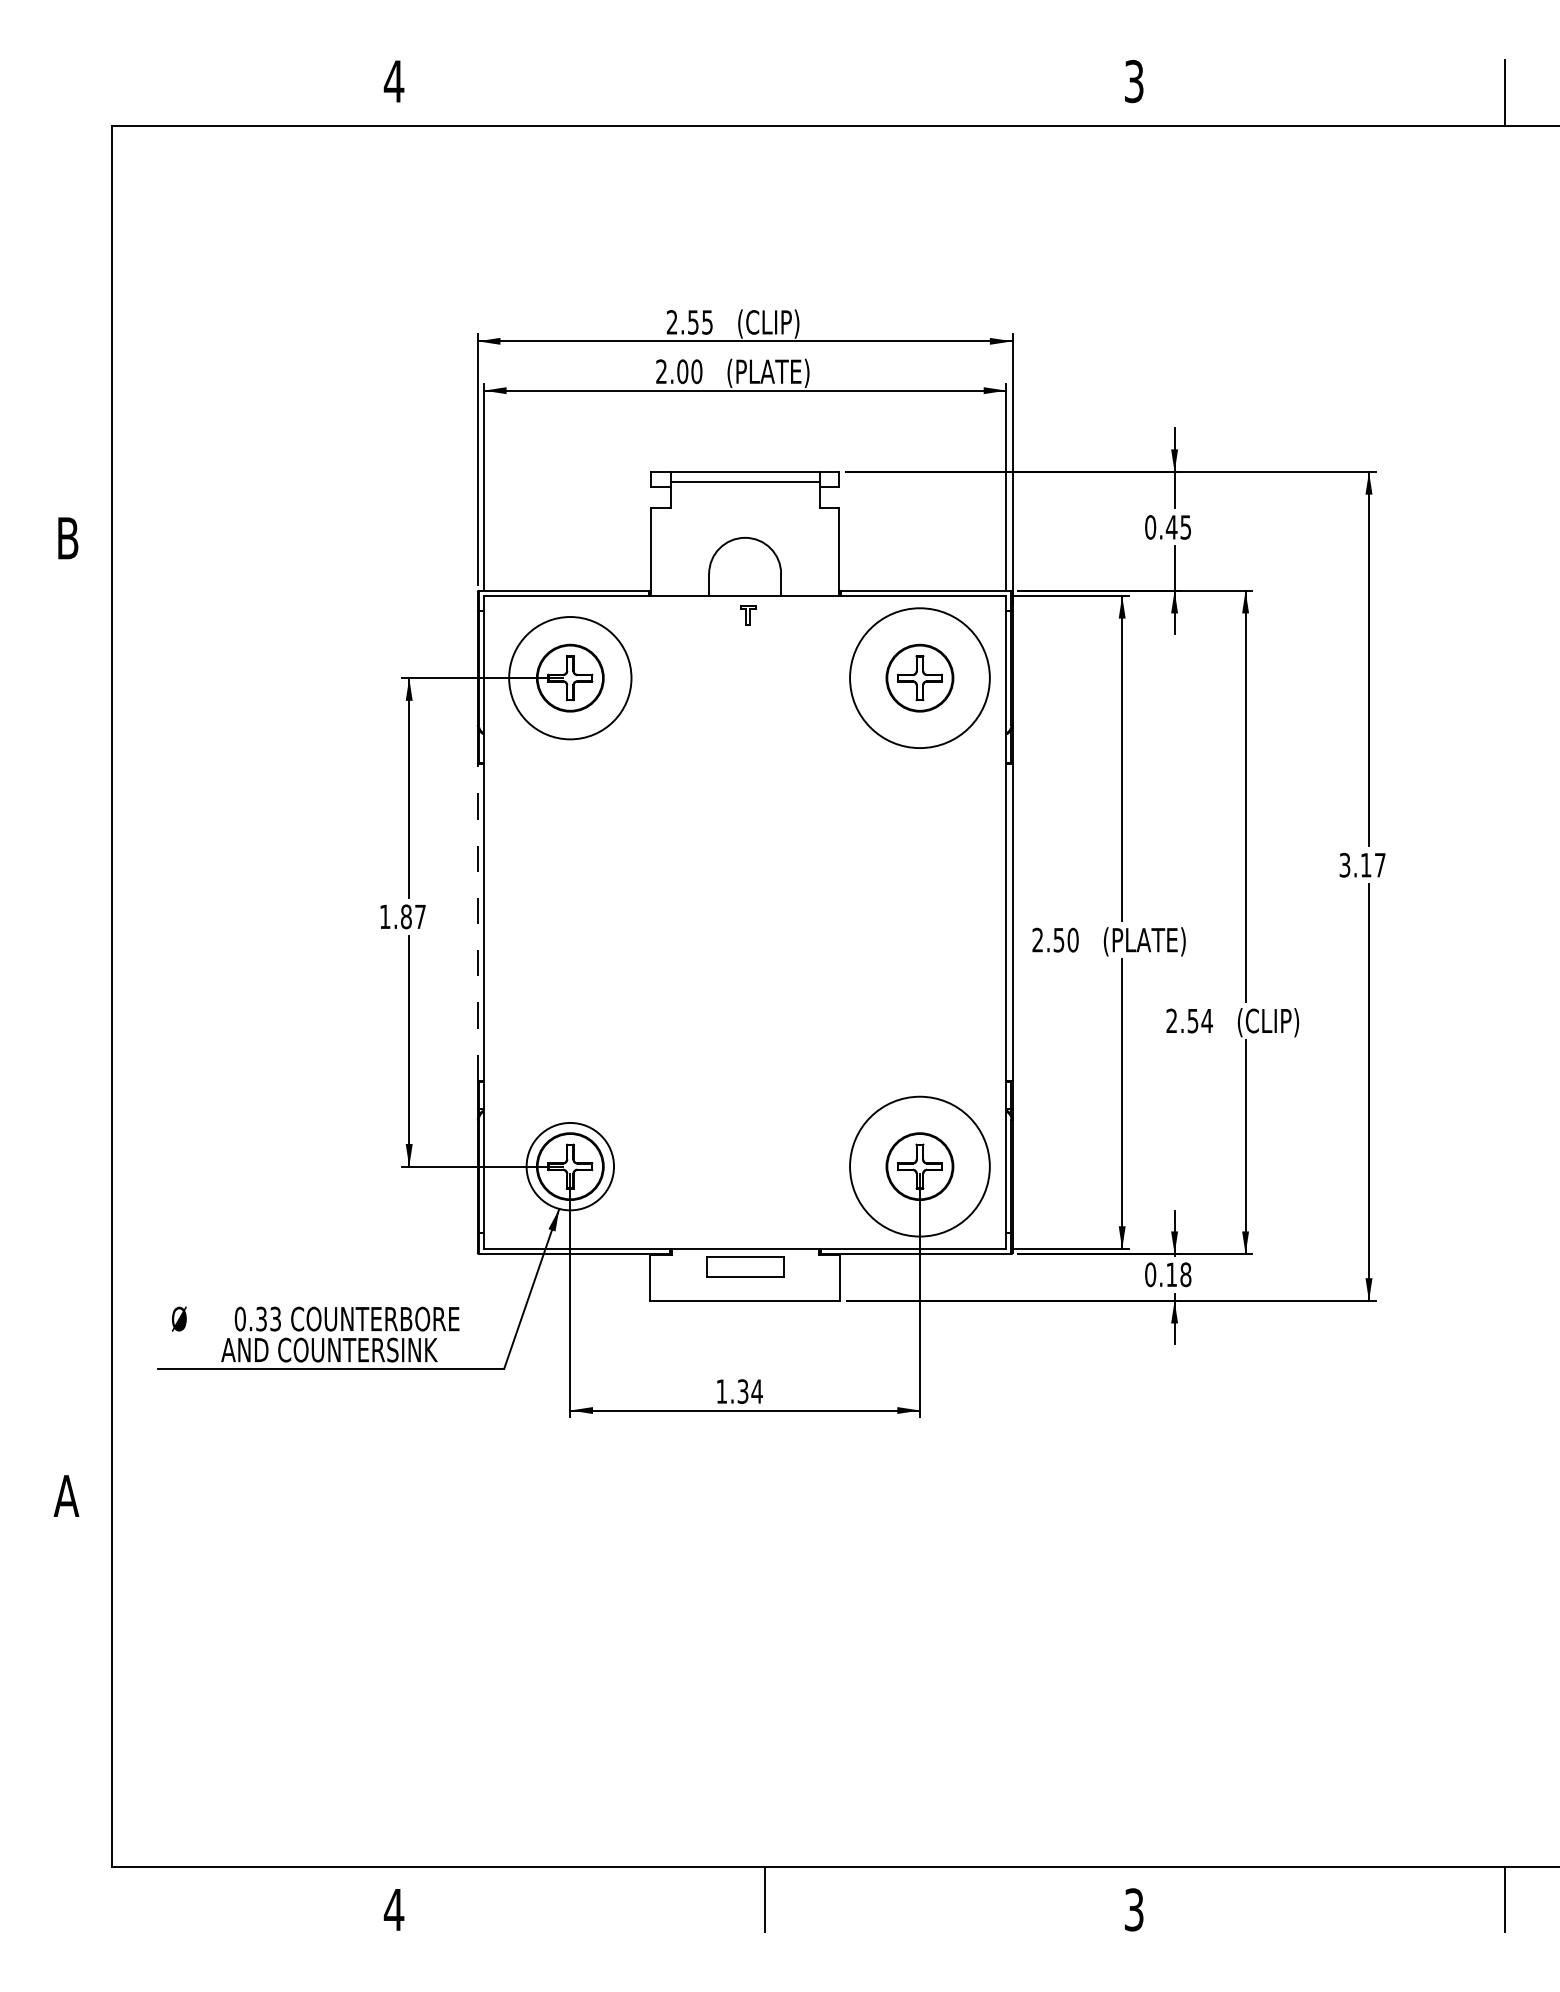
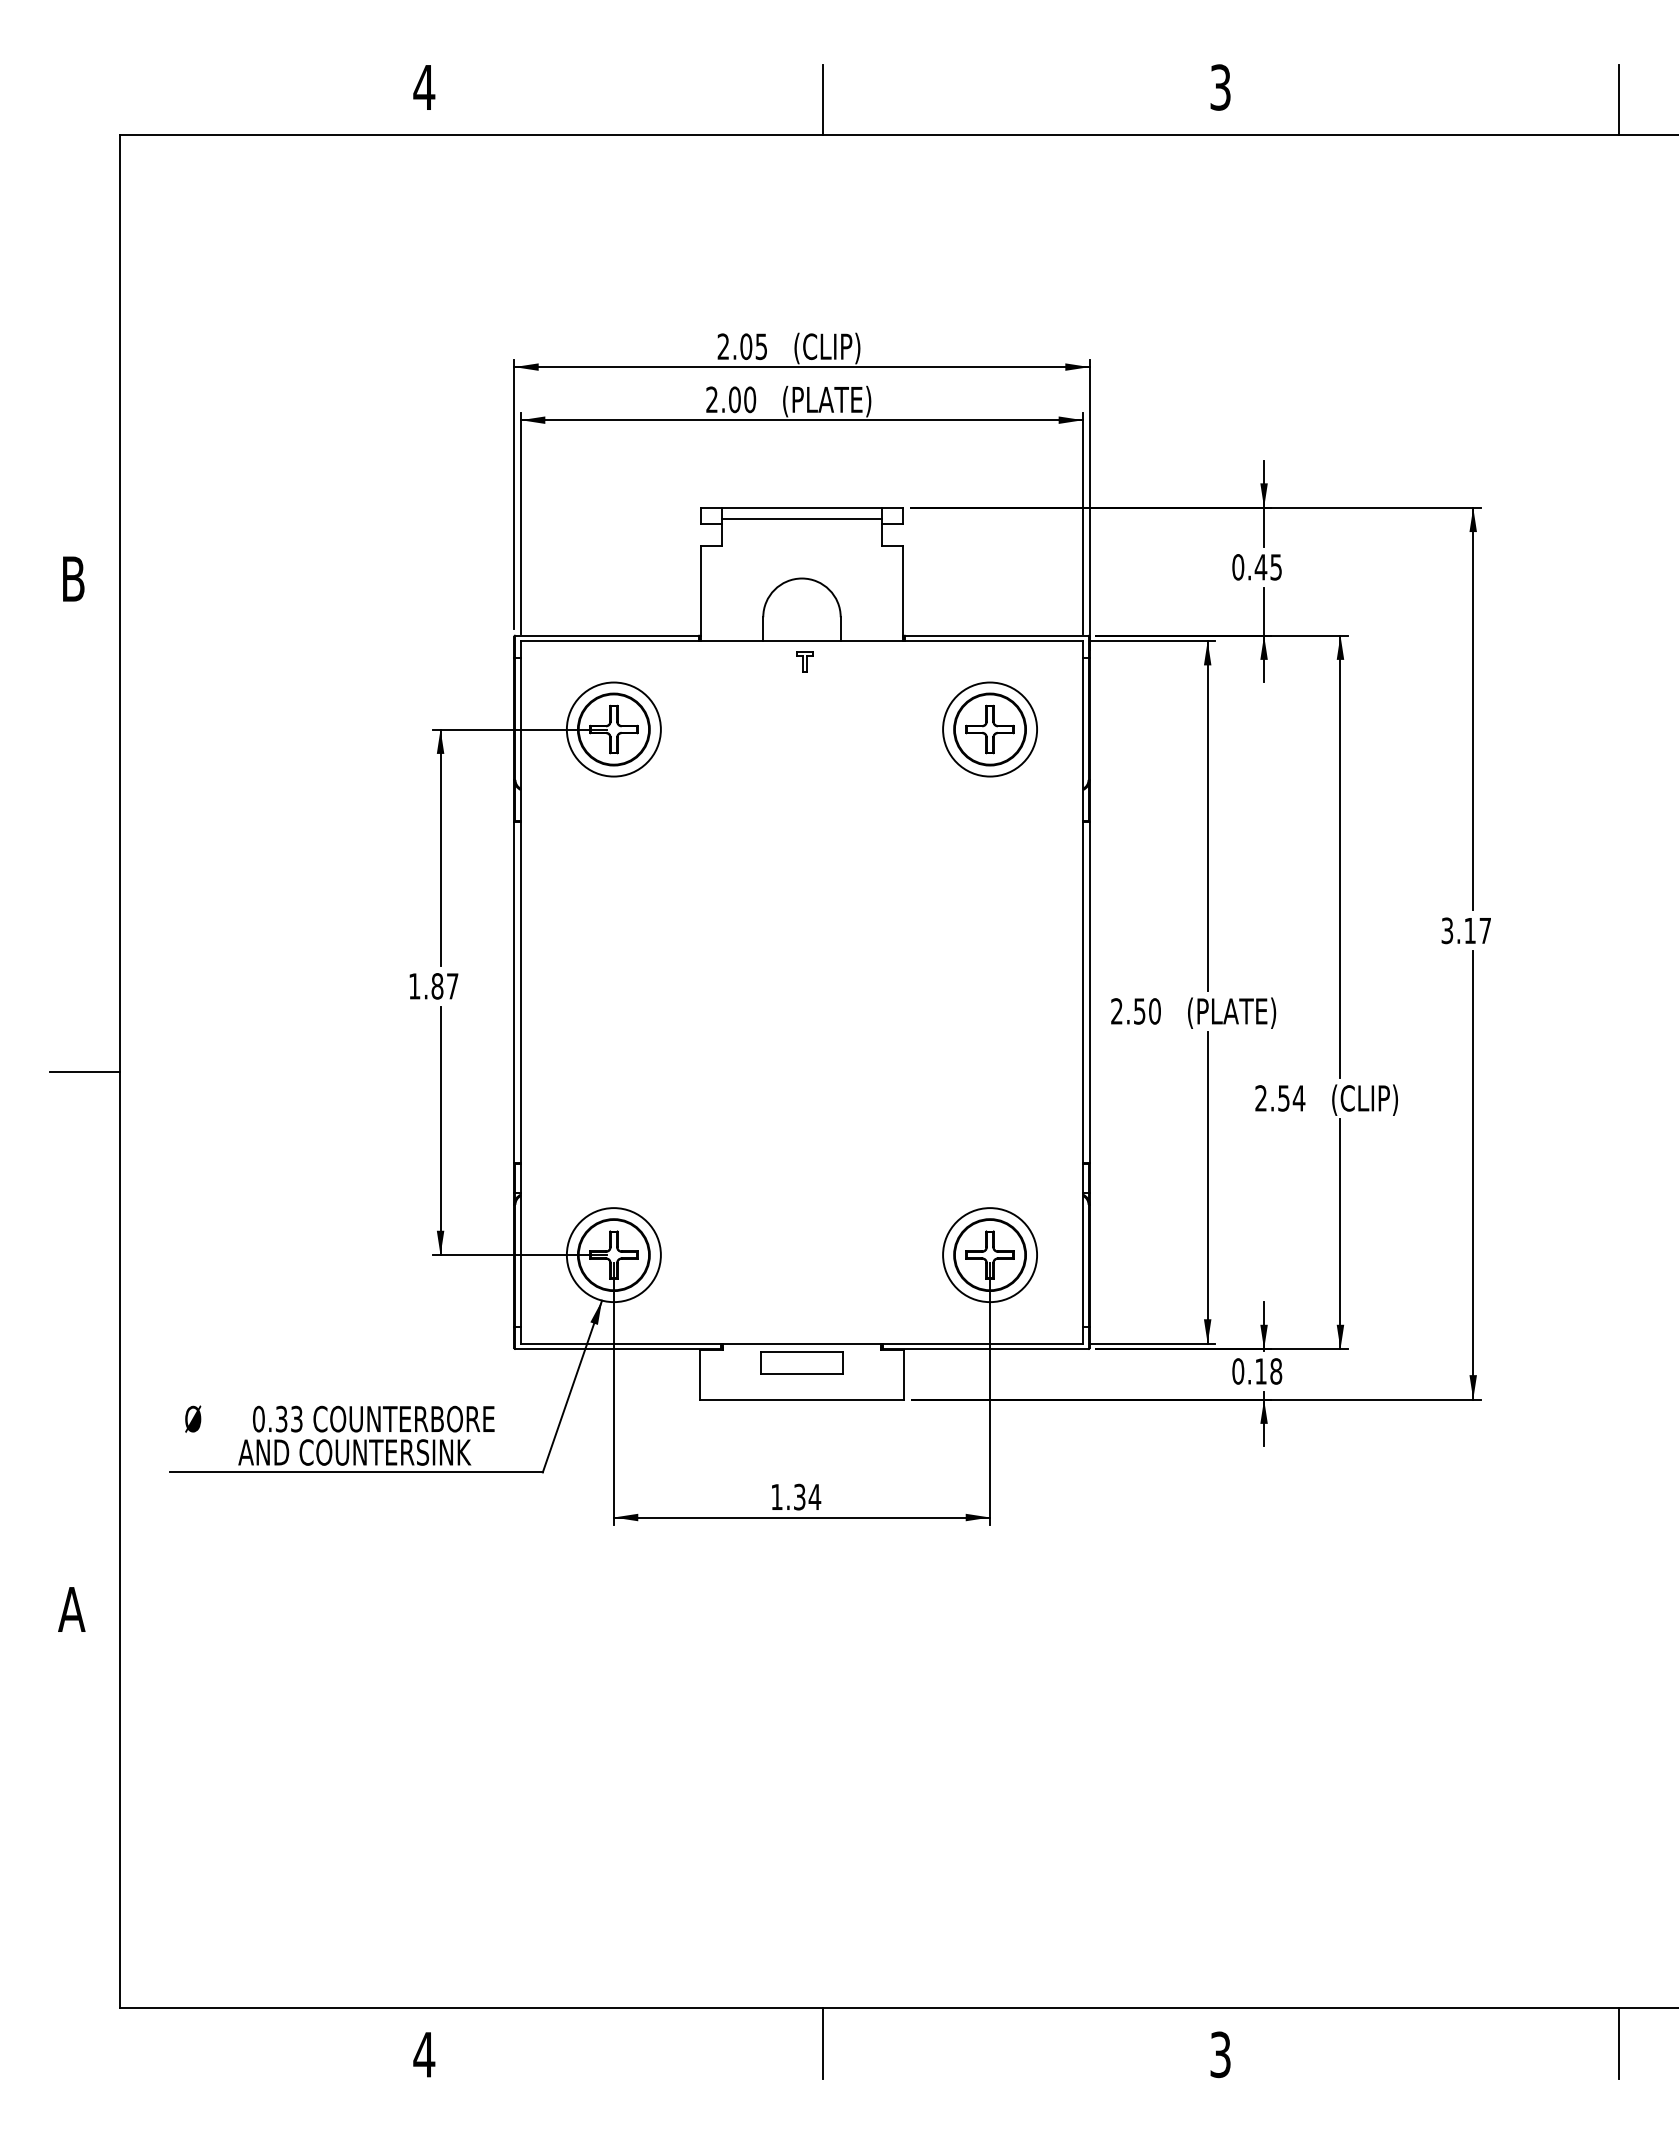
line: (765, 92) -> (823, 99), added
text: (693, 322) -> (746, 346), 2.55 -> 2.05
circle: (569, 678) -> (613, 729), size x0.71
circle: (920, 678) -> (990, 729), size x0.62
line: (477, 921) -> (514, 991), dashed -> solid
line: (79, 996) -> (85, 1071), added
circle: (920, 1167) -> (990, 1255), size x0.62

